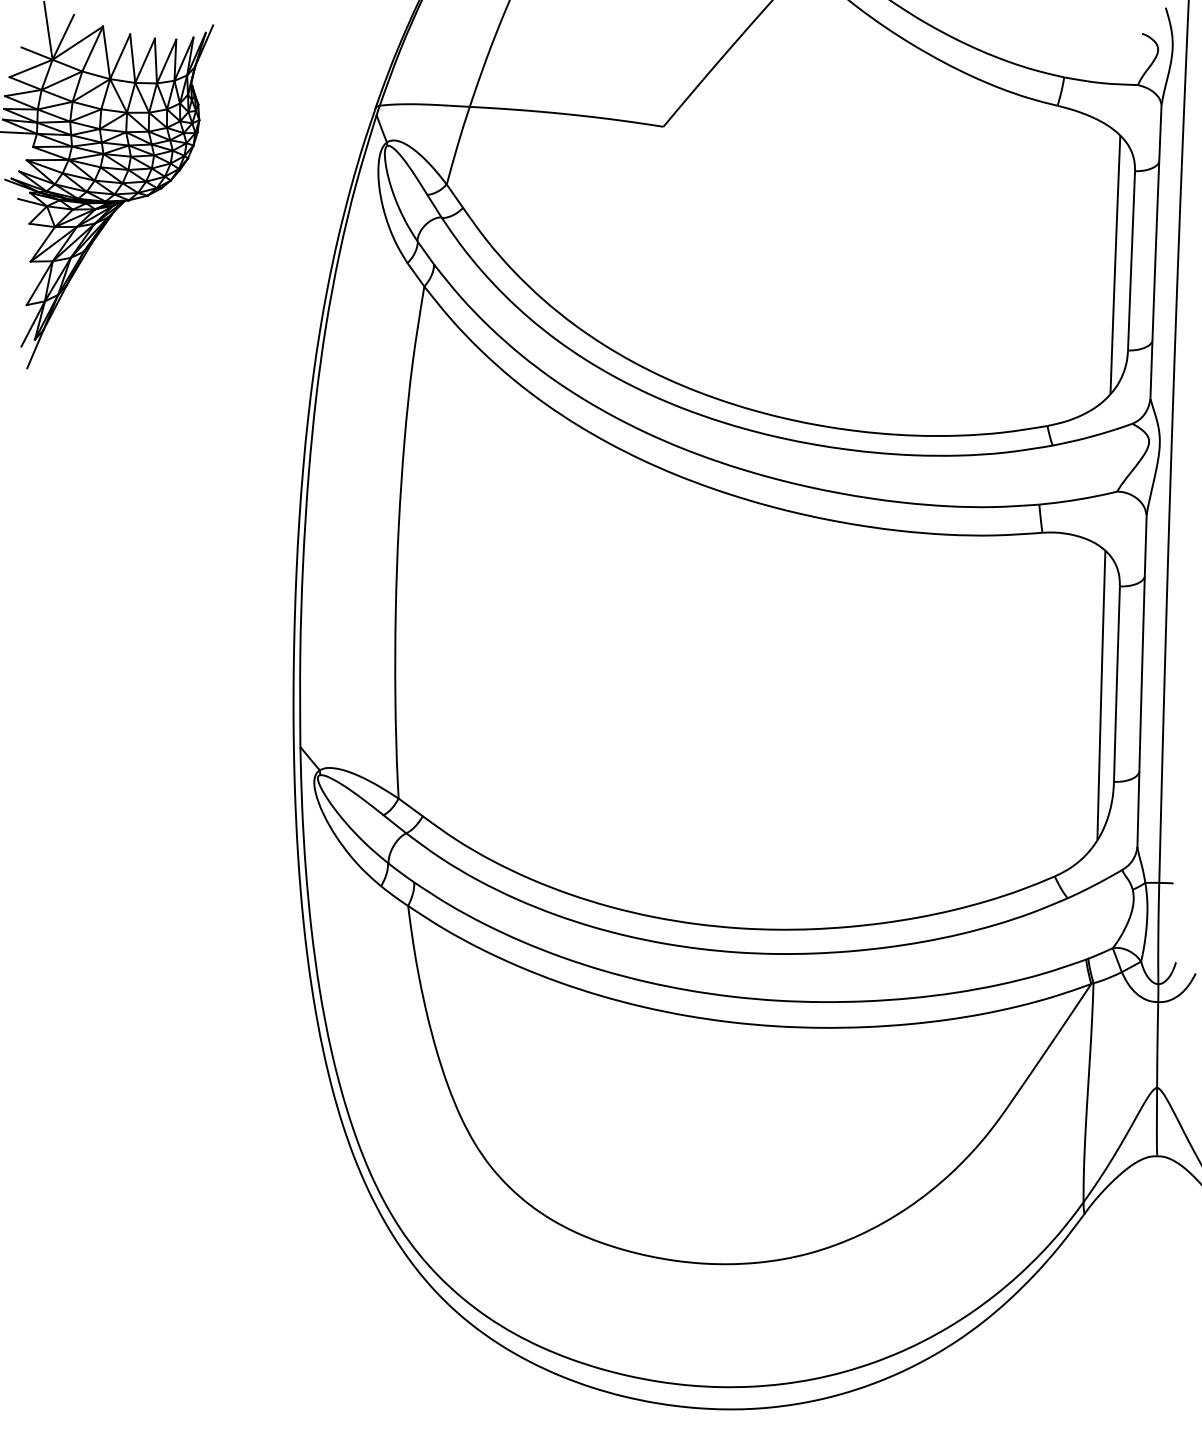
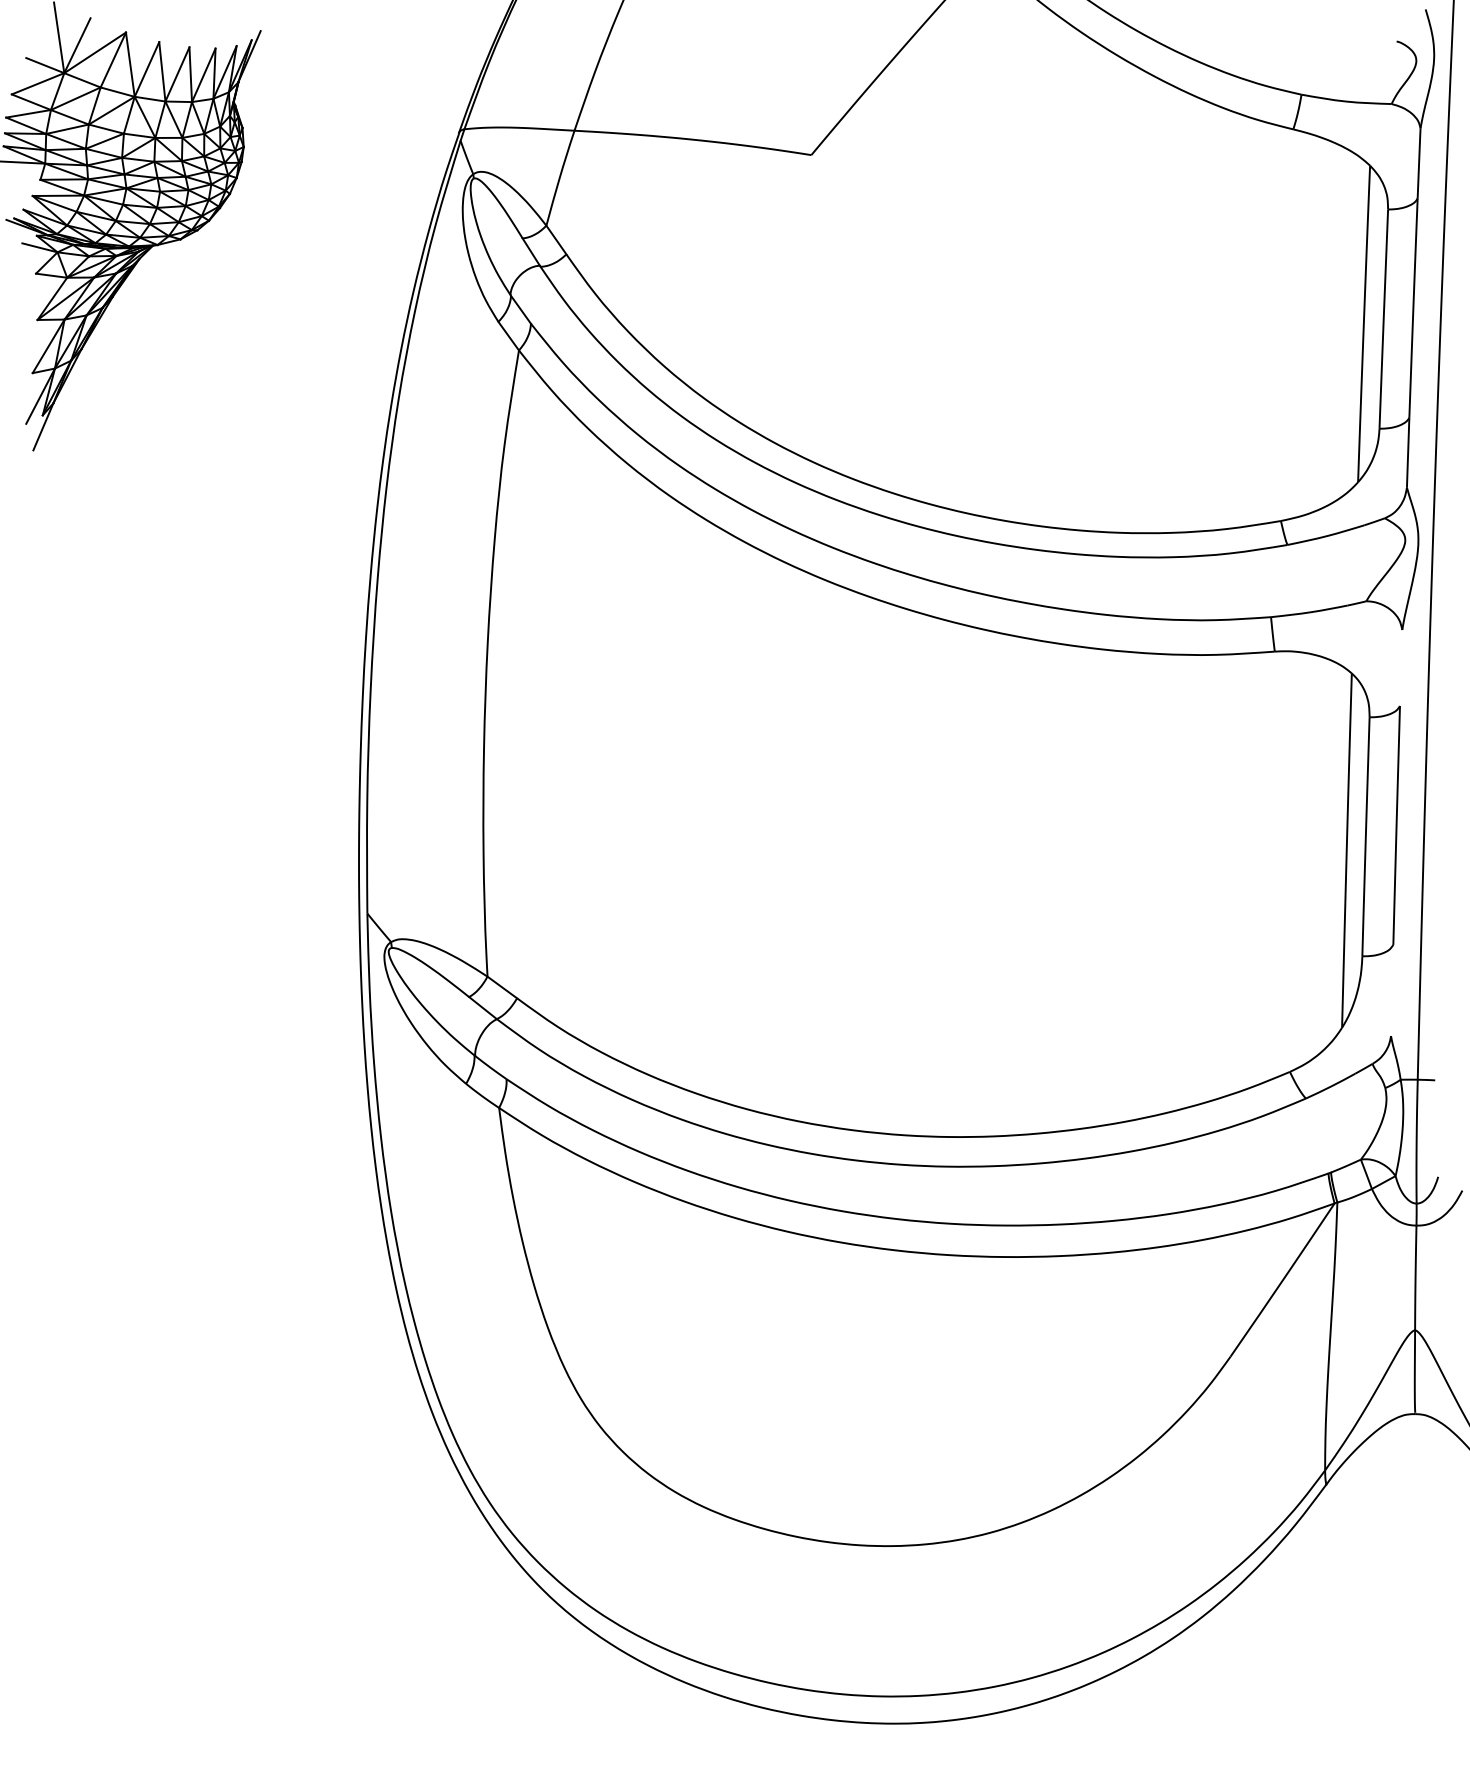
line: (1145, 546) -> (1400, 668), removed
line: (1138, 809) -> (1392, 990), removed

